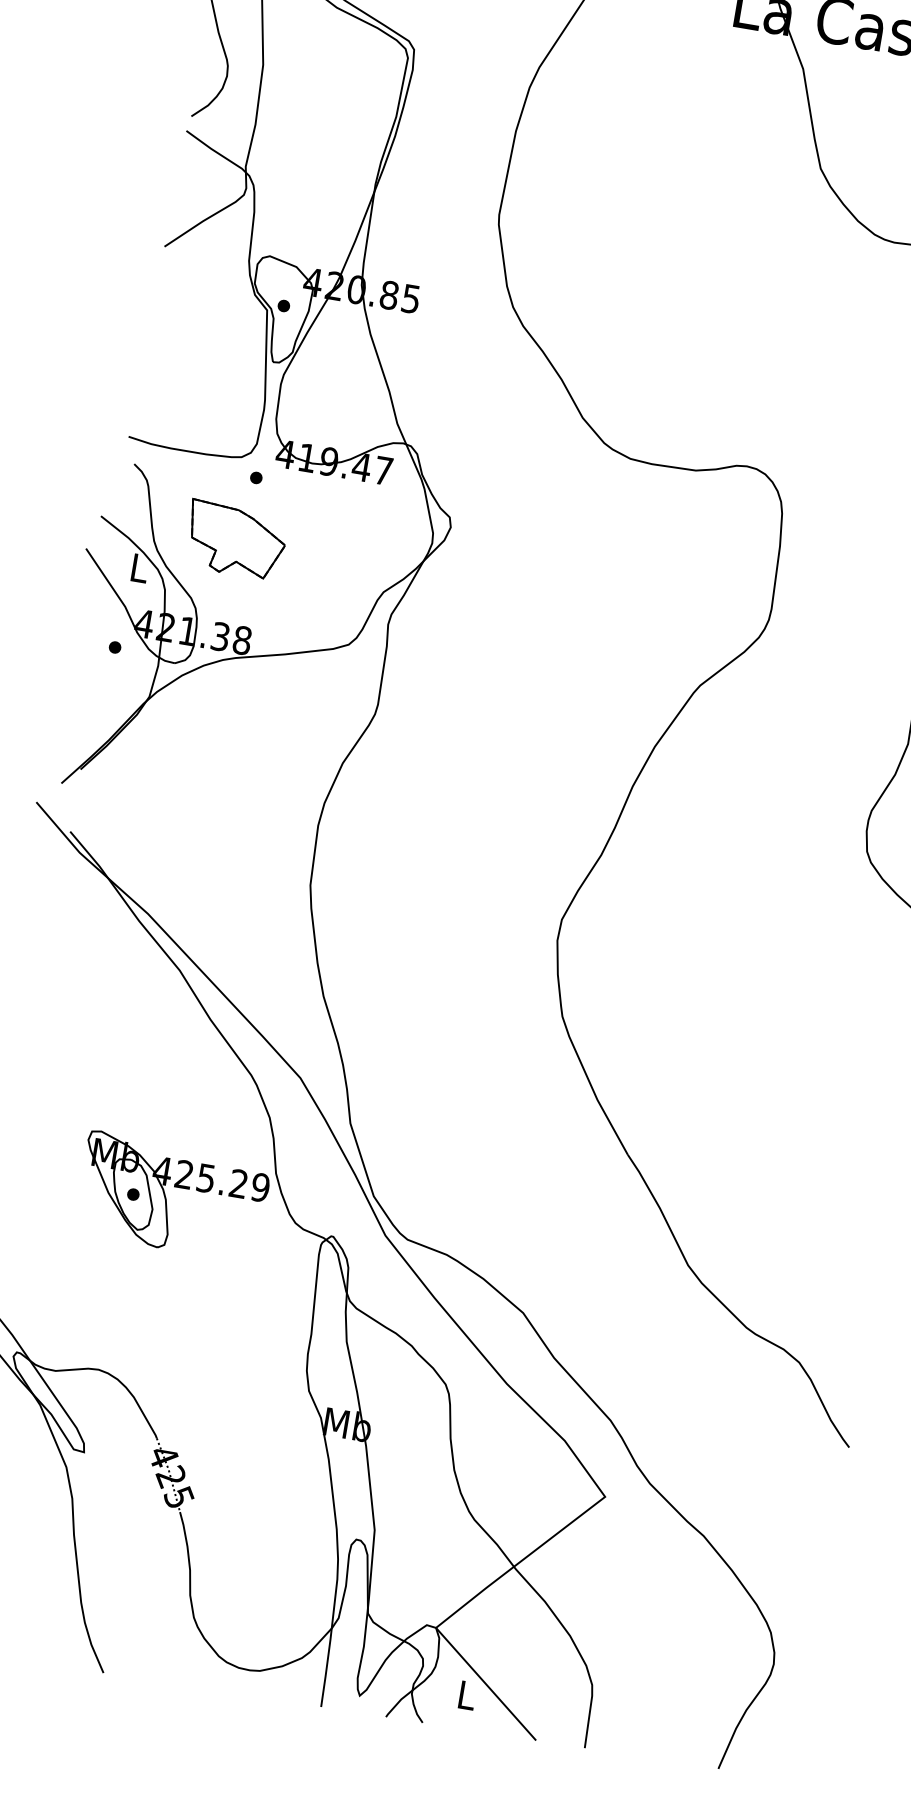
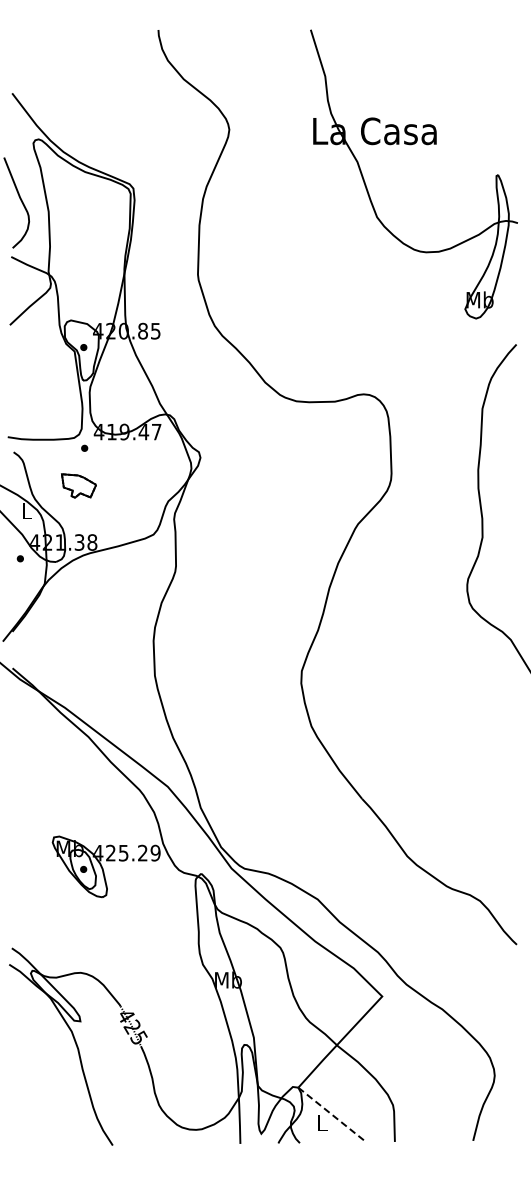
part: (235, 539) -> (78, 485), size x0.6
line: (486, 1683) -> (332, 1114), solid -> dashed

